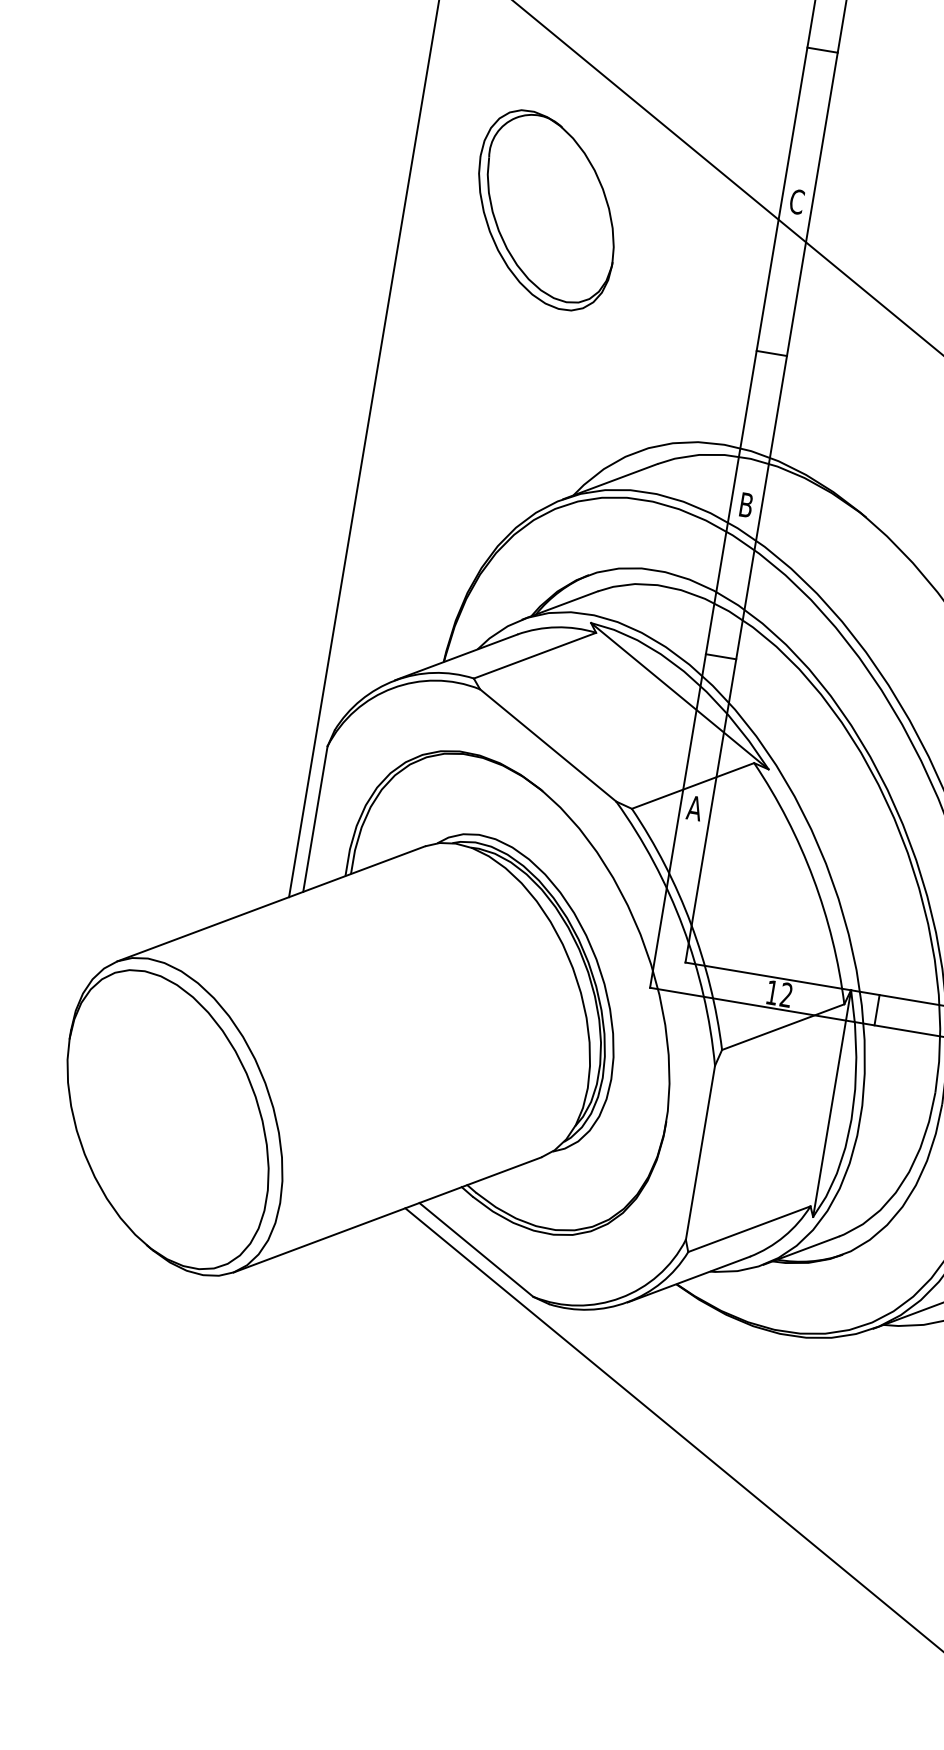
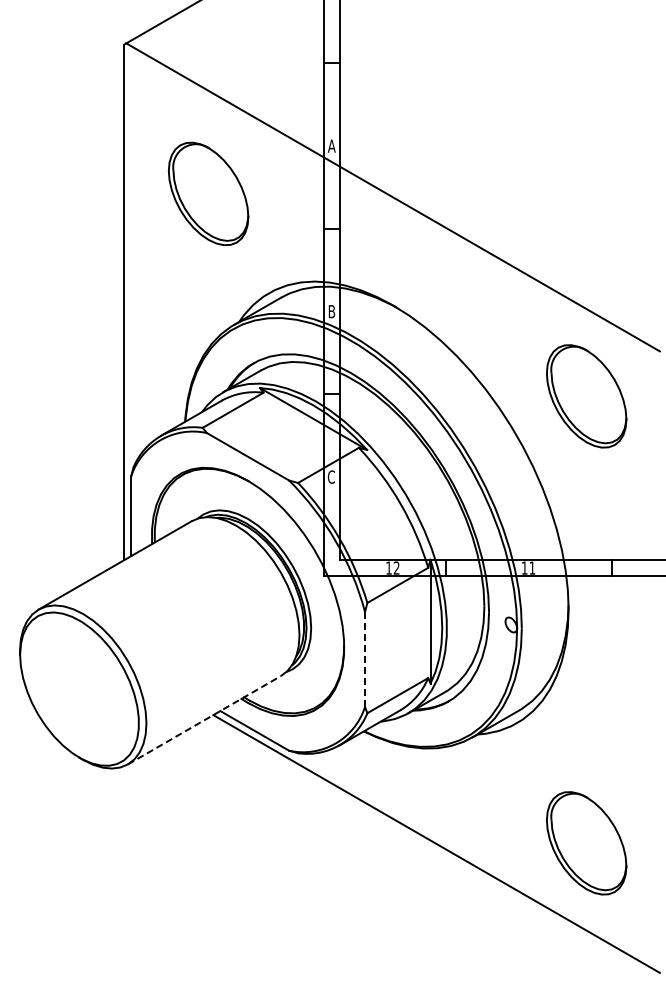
text: (796, 200) -> (331, 145), C -> A
part: (546, 209) -> (208, 193), moved
text: (695, 807) -> (331, 476), A -> C
line: (701, 1153) -> (365, 659), solid -> dashed
line: (387, 1213) -> (204, 719), solid -> dashed

